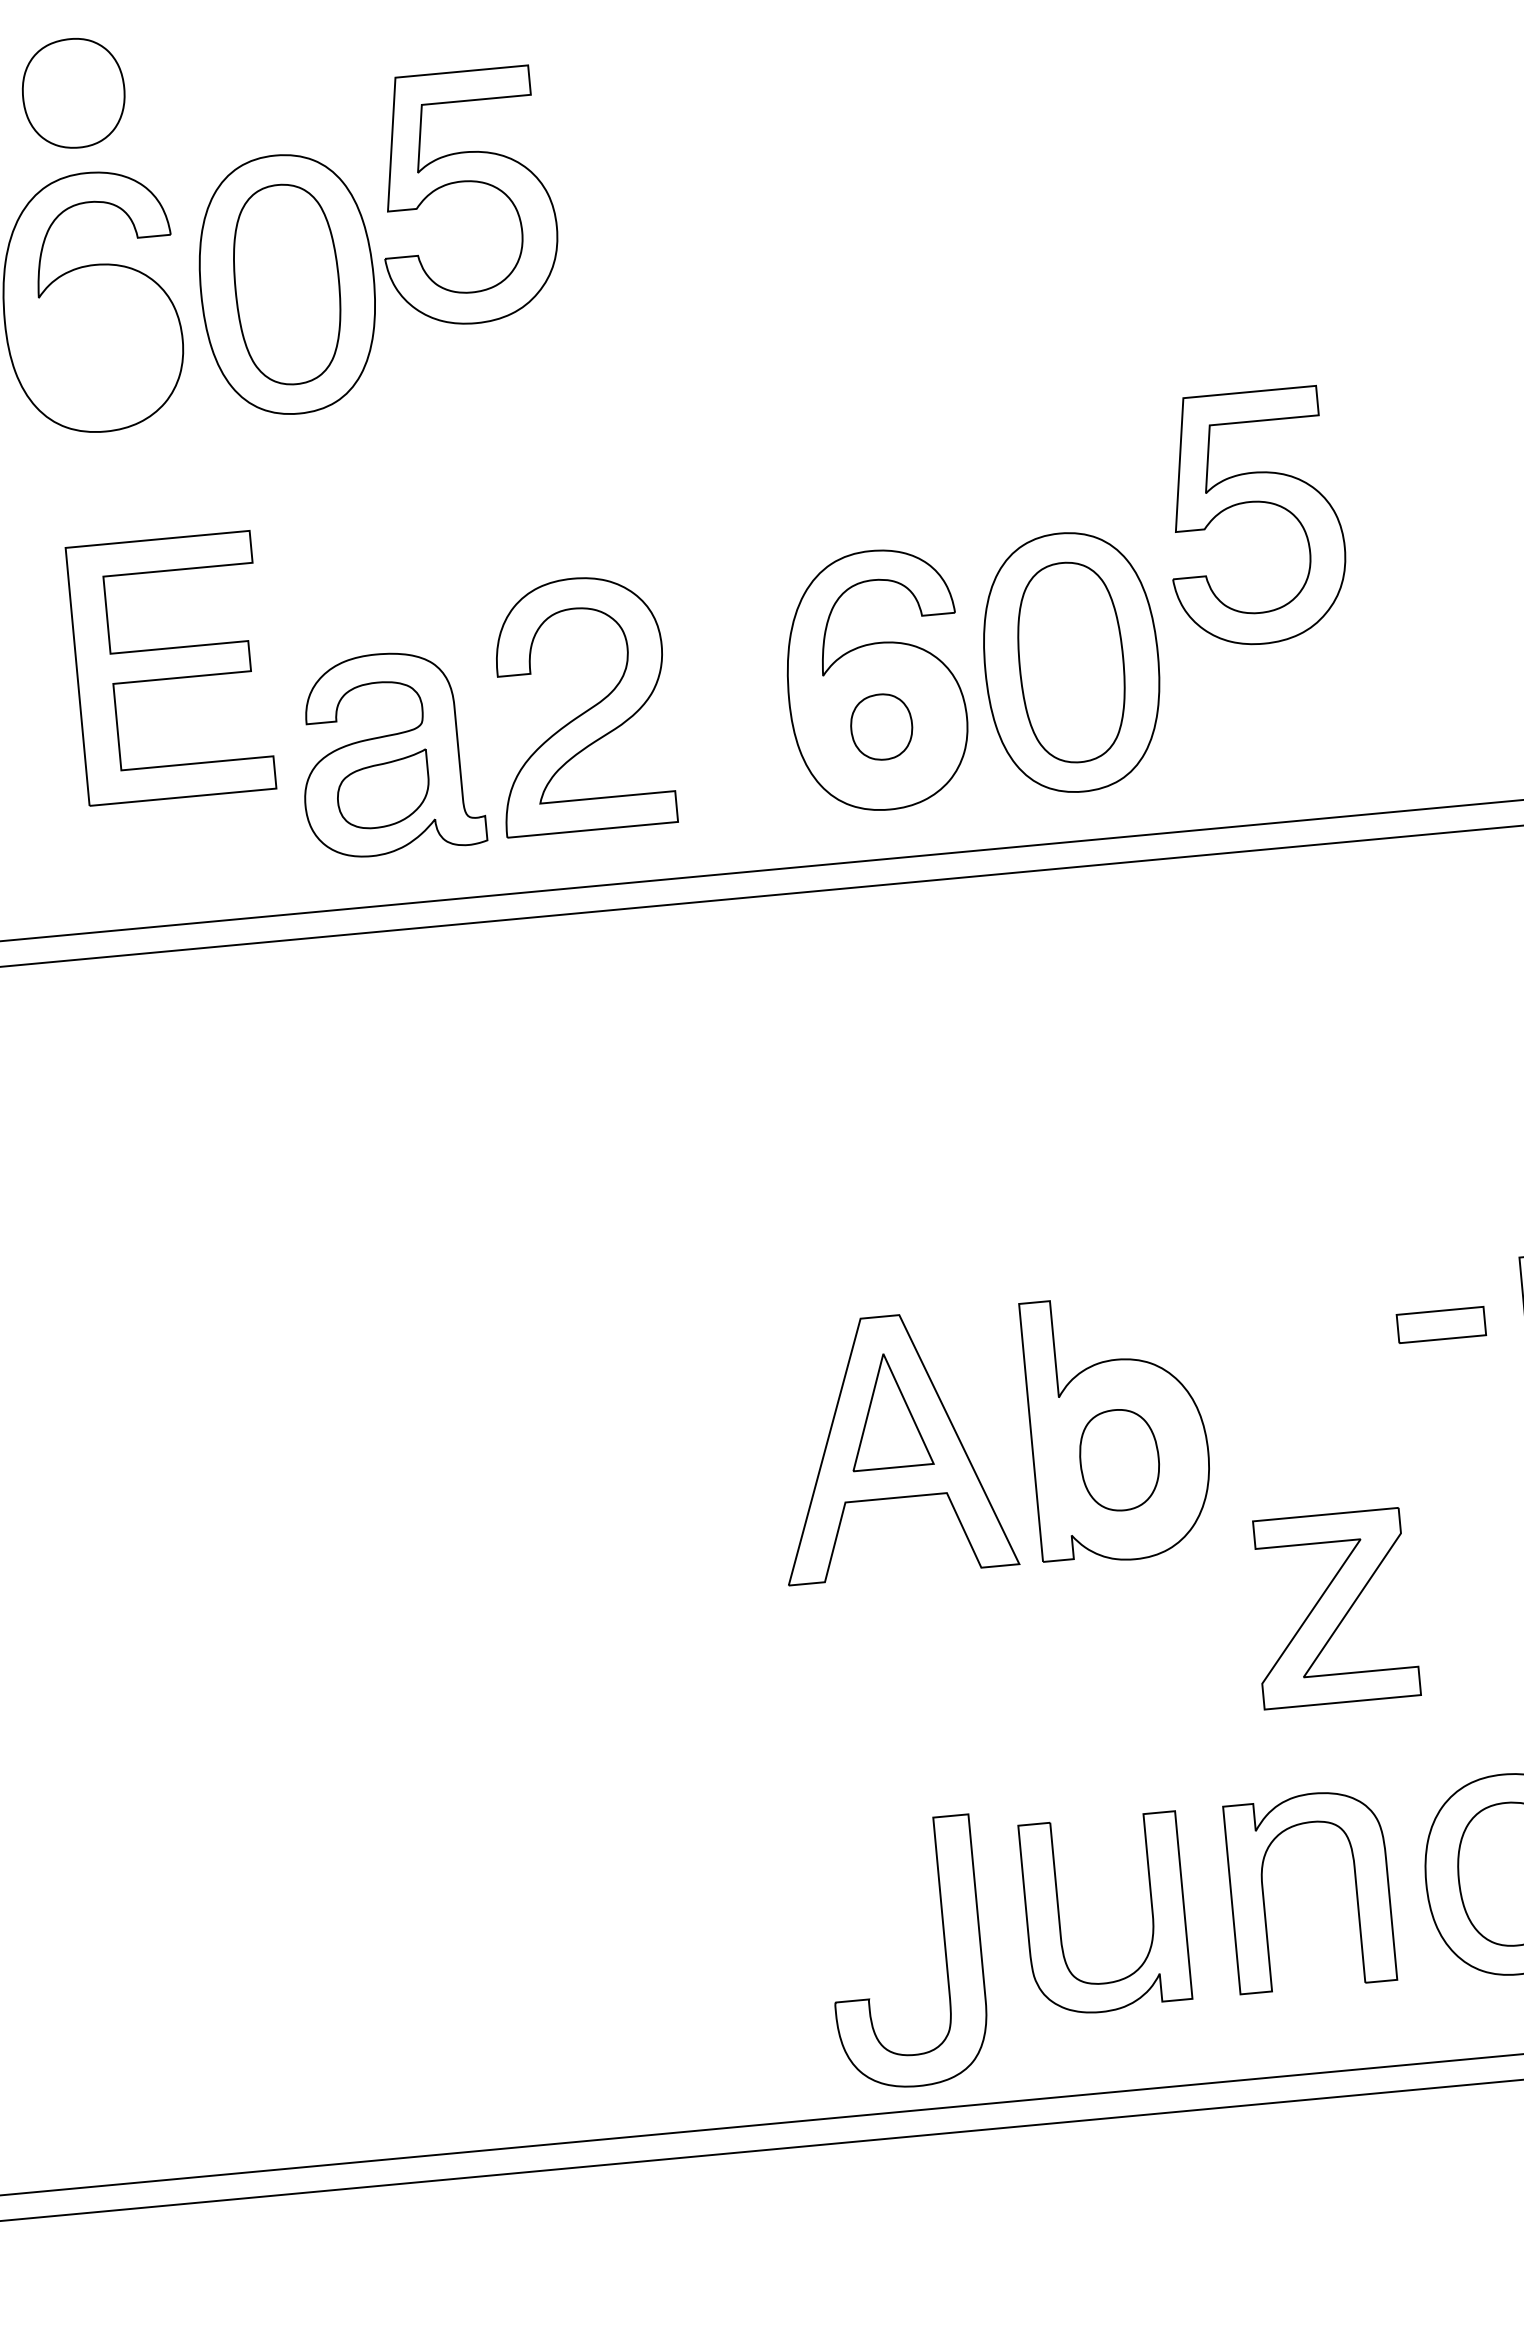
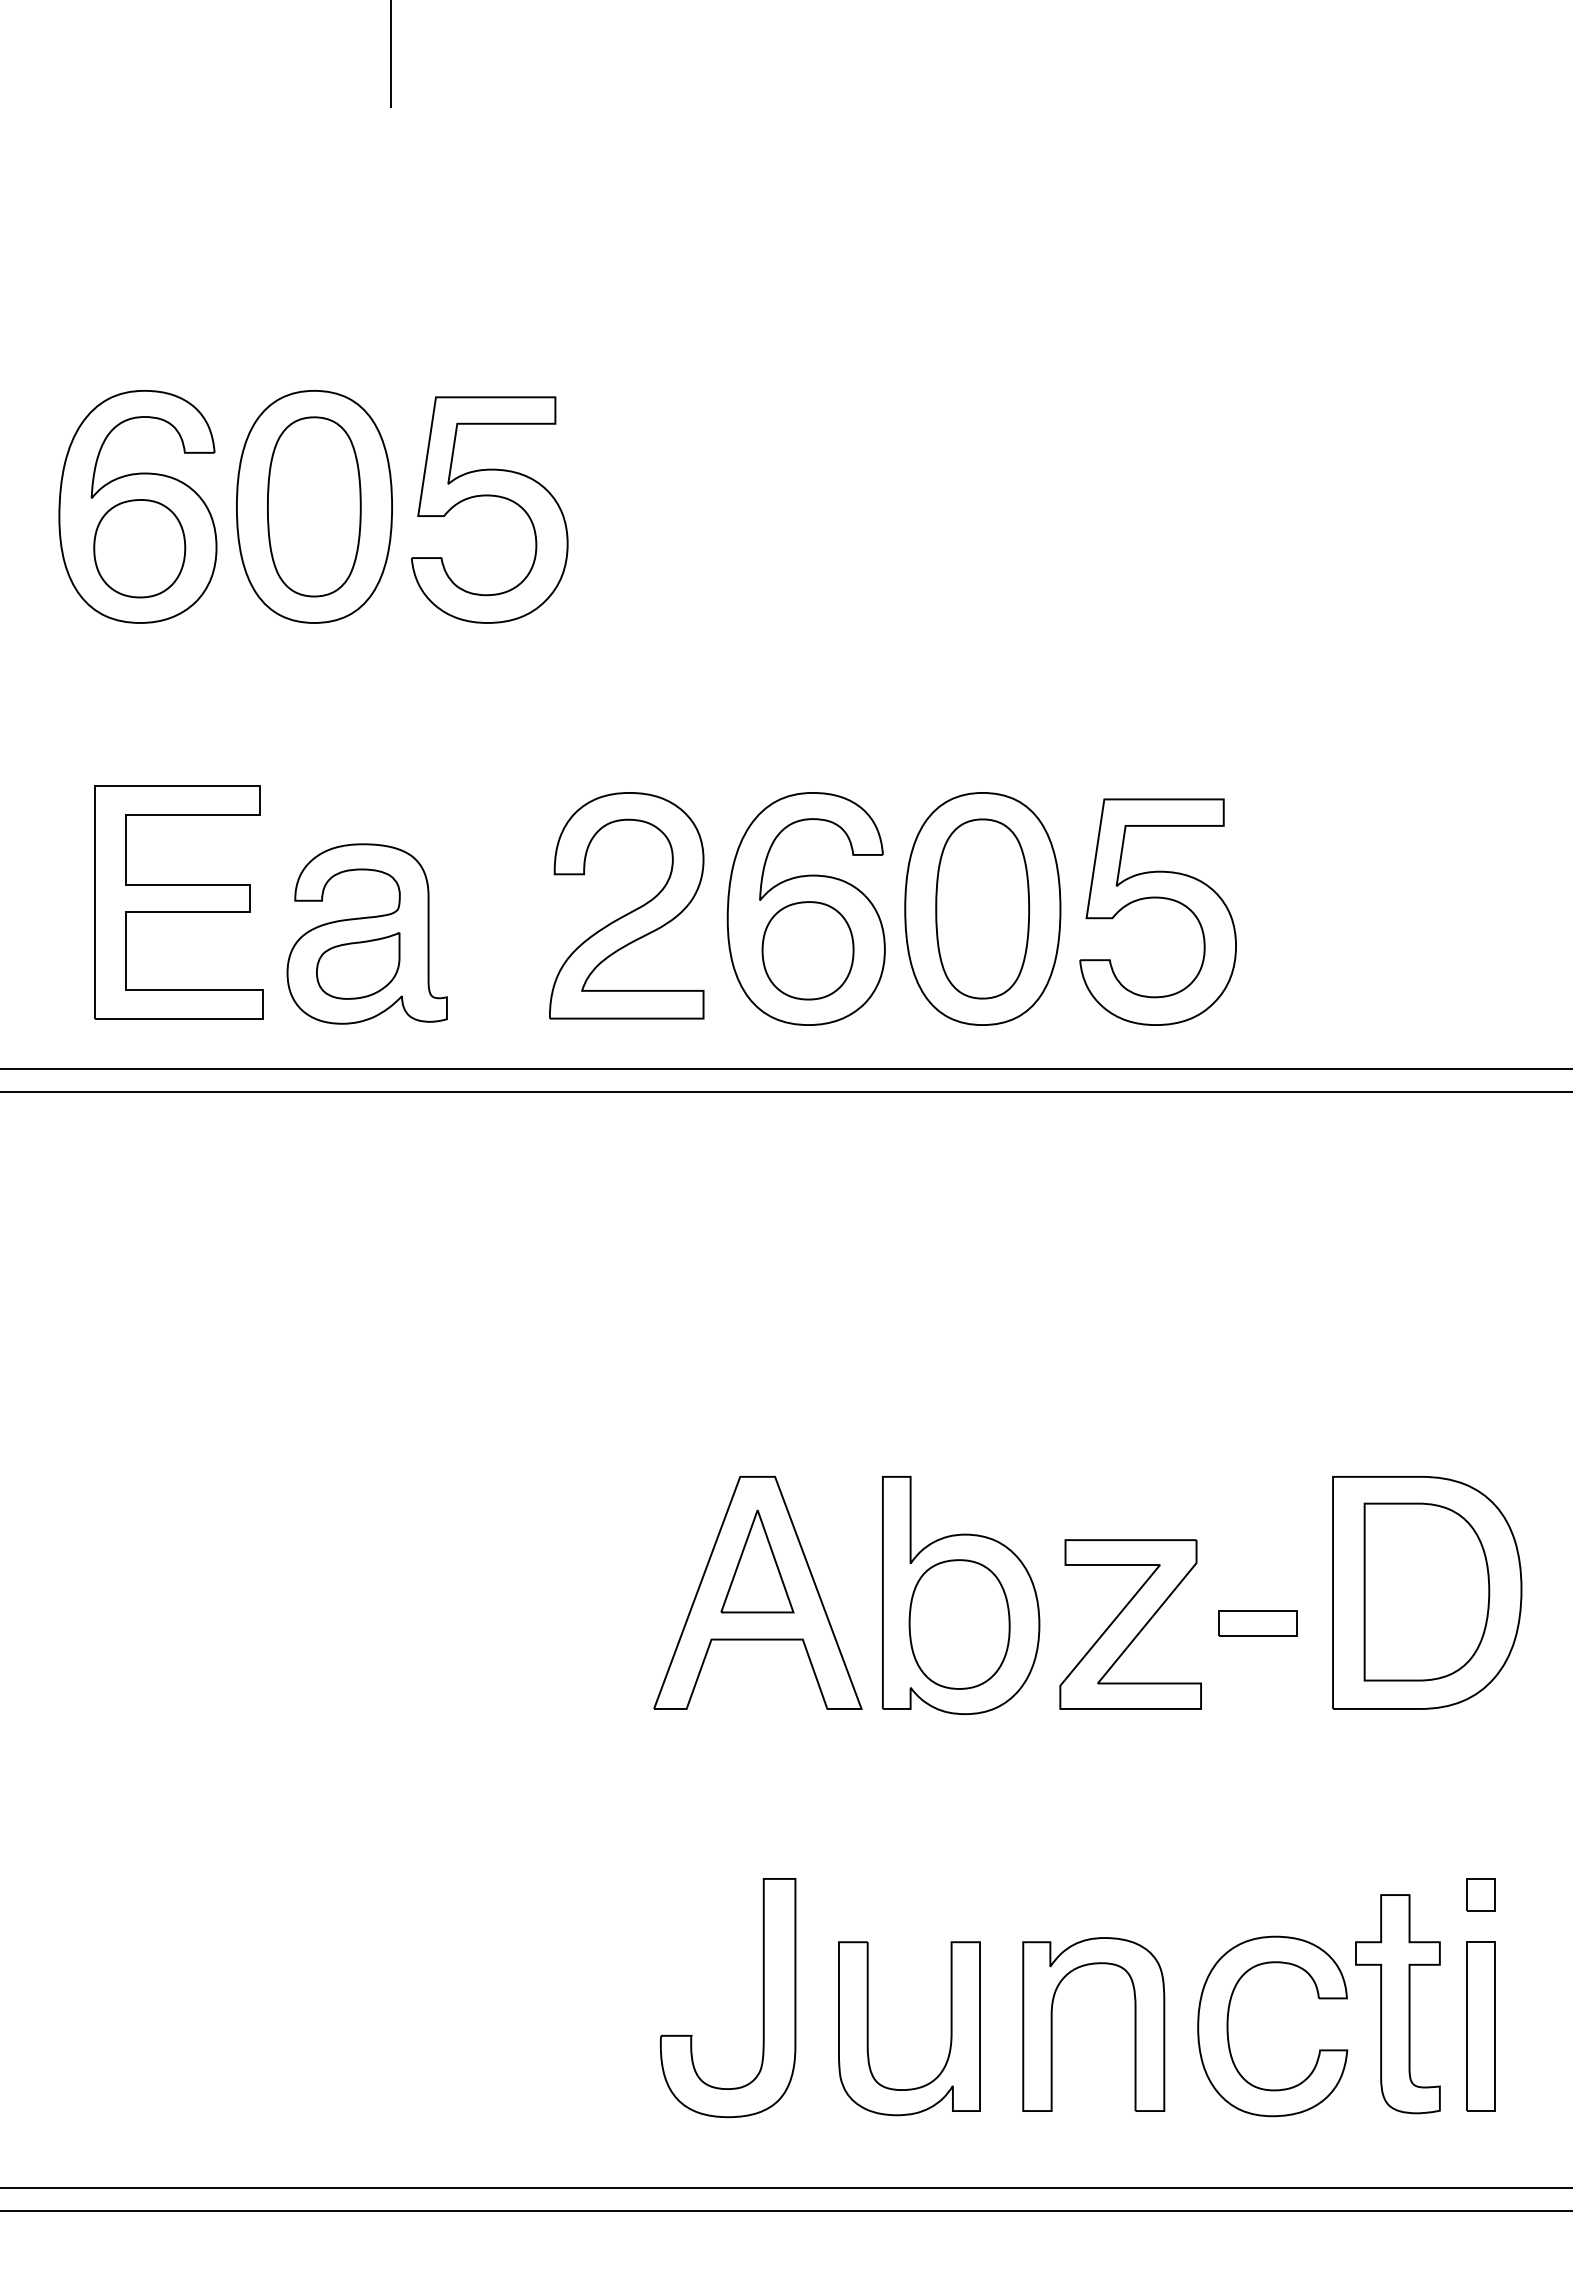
part: (73, 93) -> (139, 548), moved
part: (465, 182) -> (489, 496), moved
part: (1252, 502) -> (1157, 898), moved
part: (170, 668) -> (178, 902), moved
part: (585, 710) -> (630, 911), moved
part: (881, 726) -> (807, 950), size x1.67
part: (1441, 1324) -> (1257, 1623), moved
part: (1119, 1460) -> (959, 1624), size x1.43
part: (1333, 1608) -> (1130, 1624), moved
part: (944, 1950) -> (762, 1998), moved

